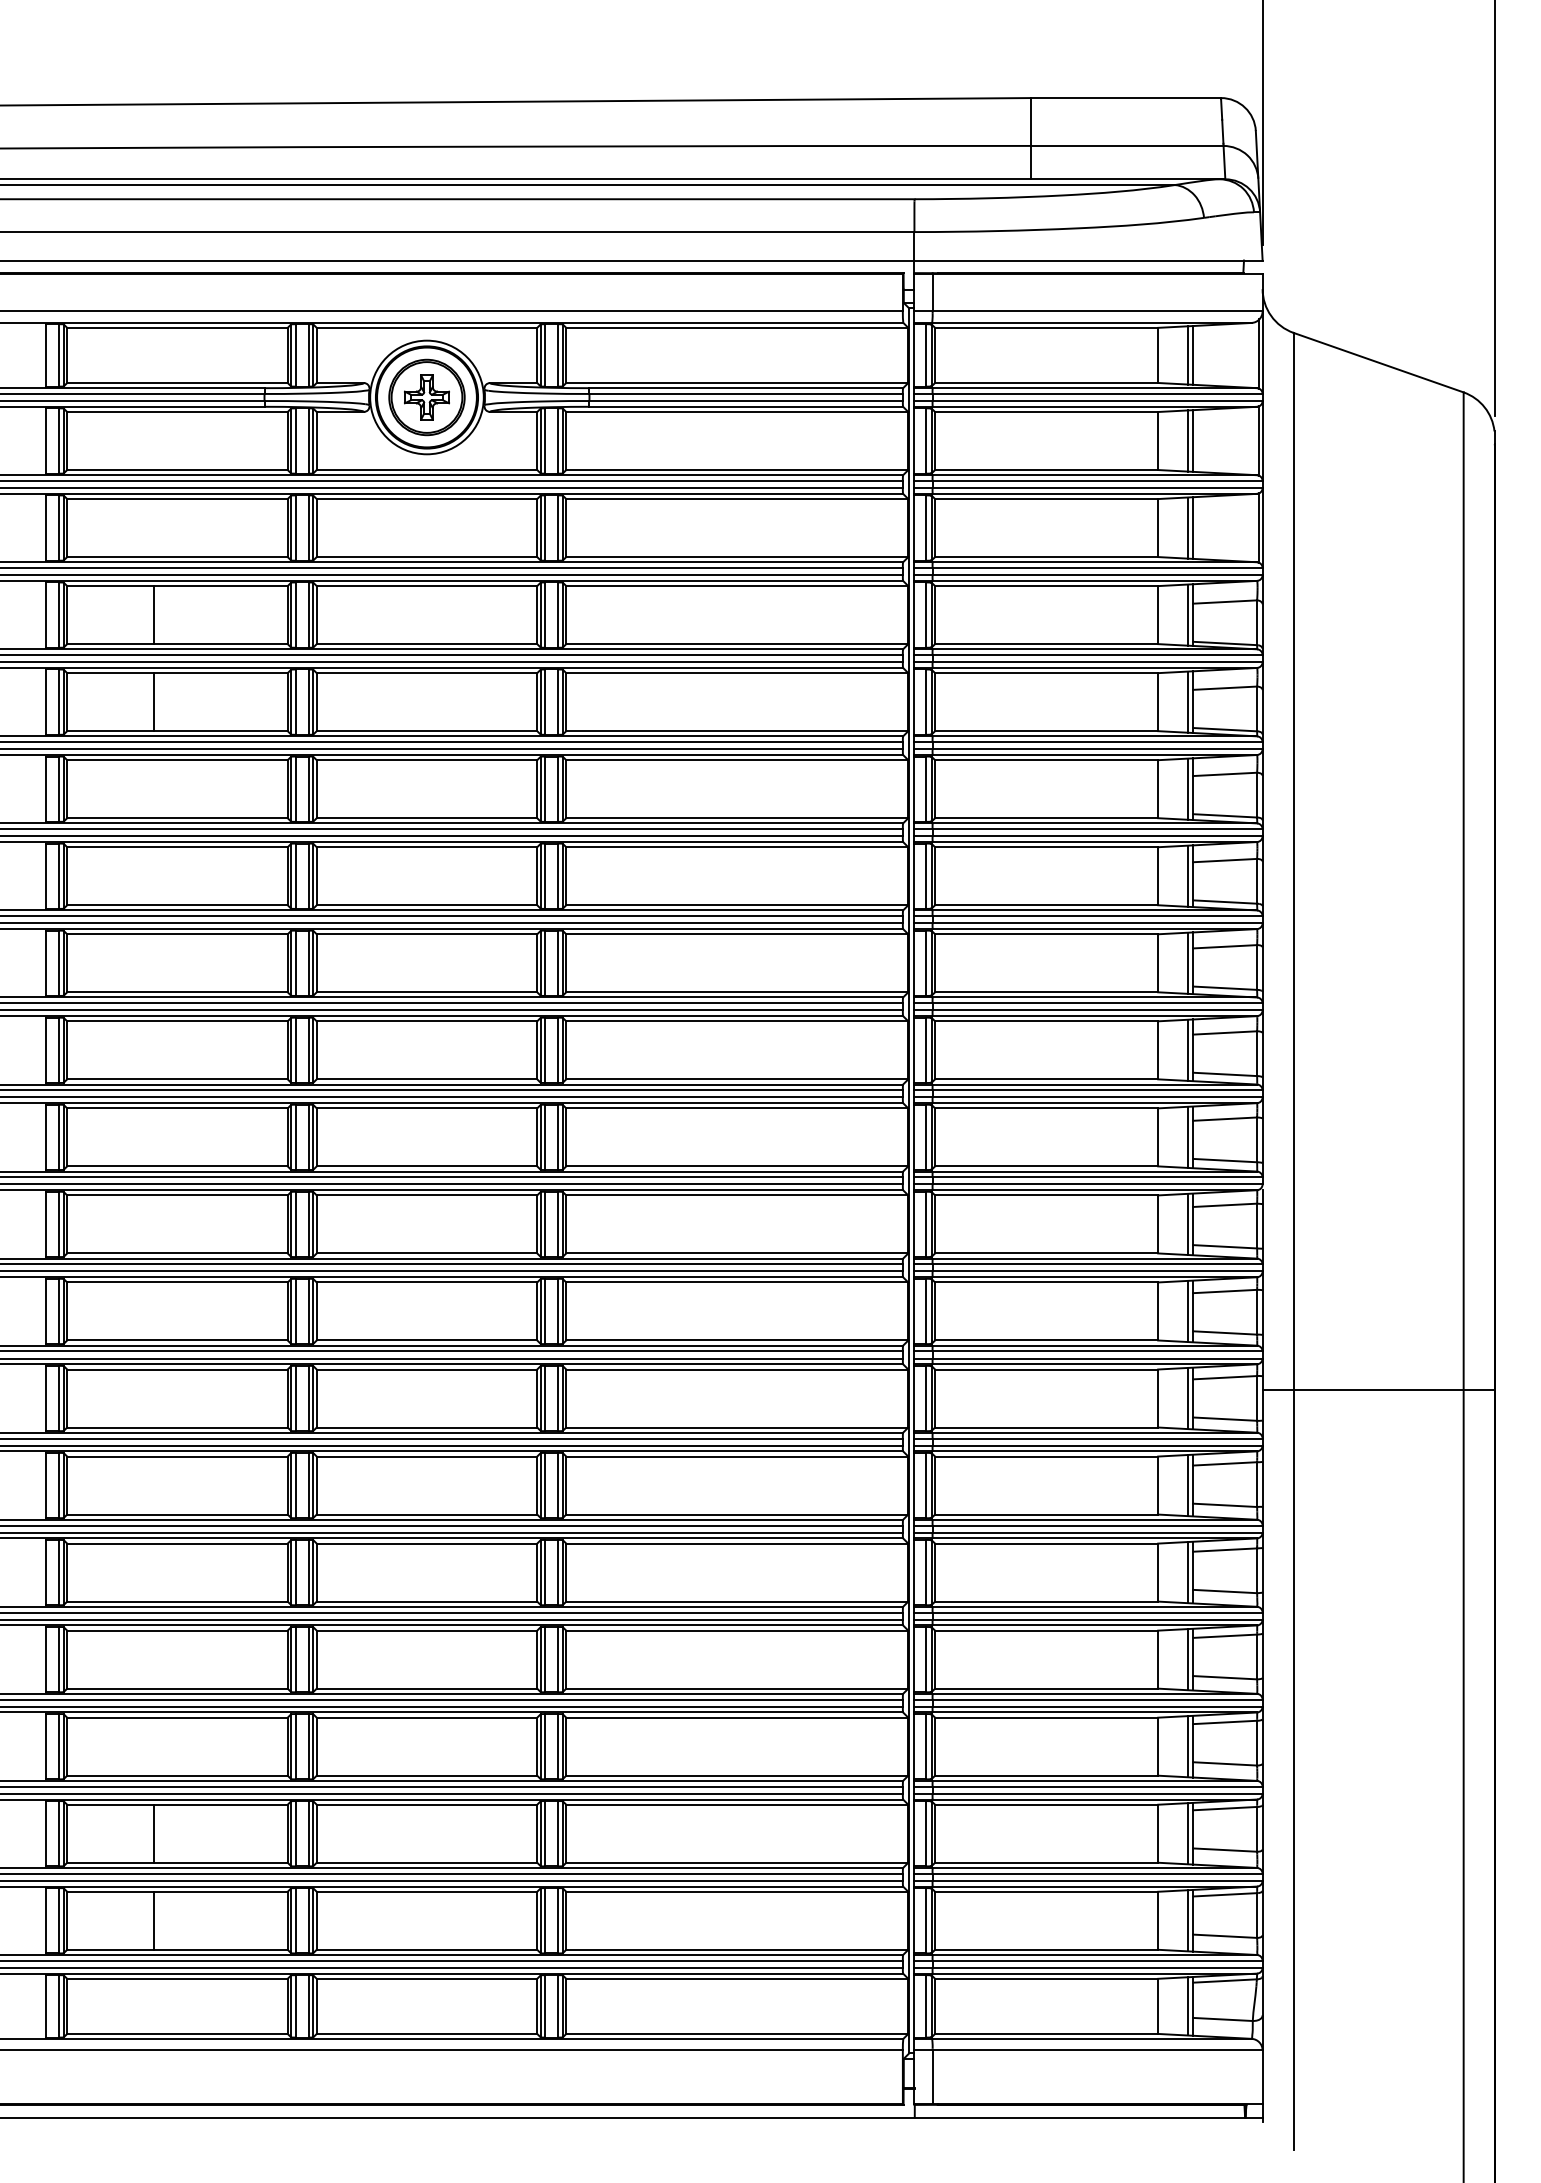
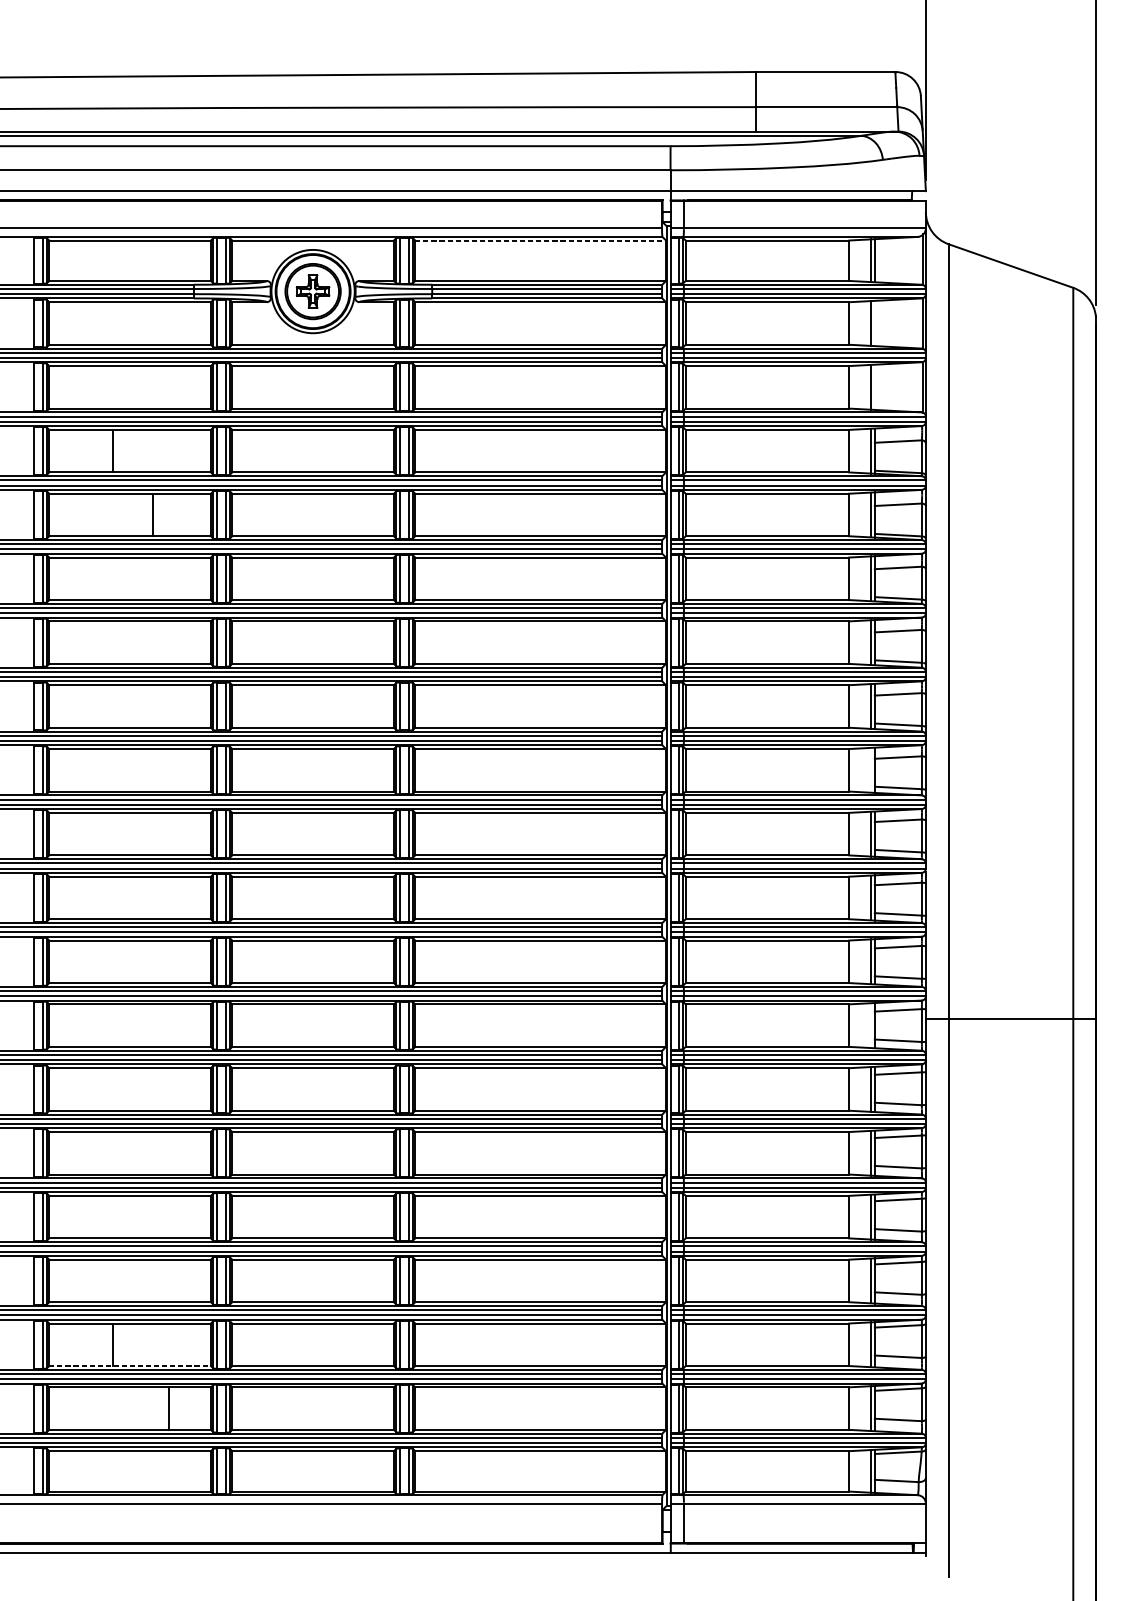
line: (737, 327) -> (540, 240), solid -> dashed
line: (1192, 440) -> (874, 323), removed
line: (1192, 527) -> (874, 386), removed
line: (154, 702) -> (153, 515), moved
line: (1187, 1049) -> (870, 769), removed
line: (1187, 1398) -> (870, 1025), removed
line: (177, 1862) -> (130, 1365), solid -> dashed
line: (154, 1920) -> (169, 1408), moved

